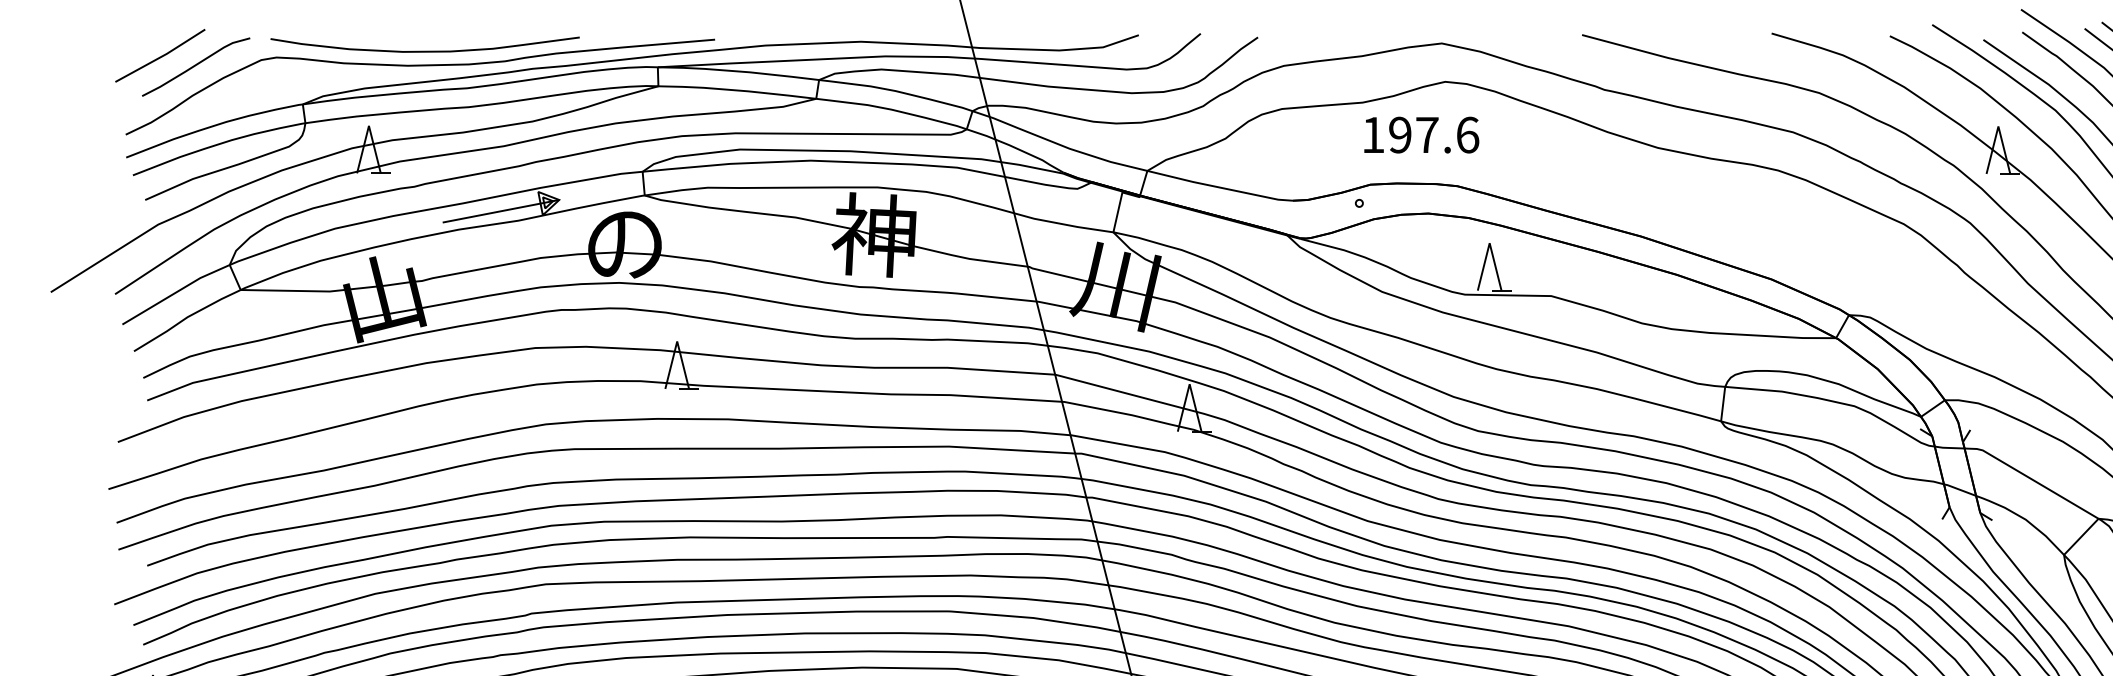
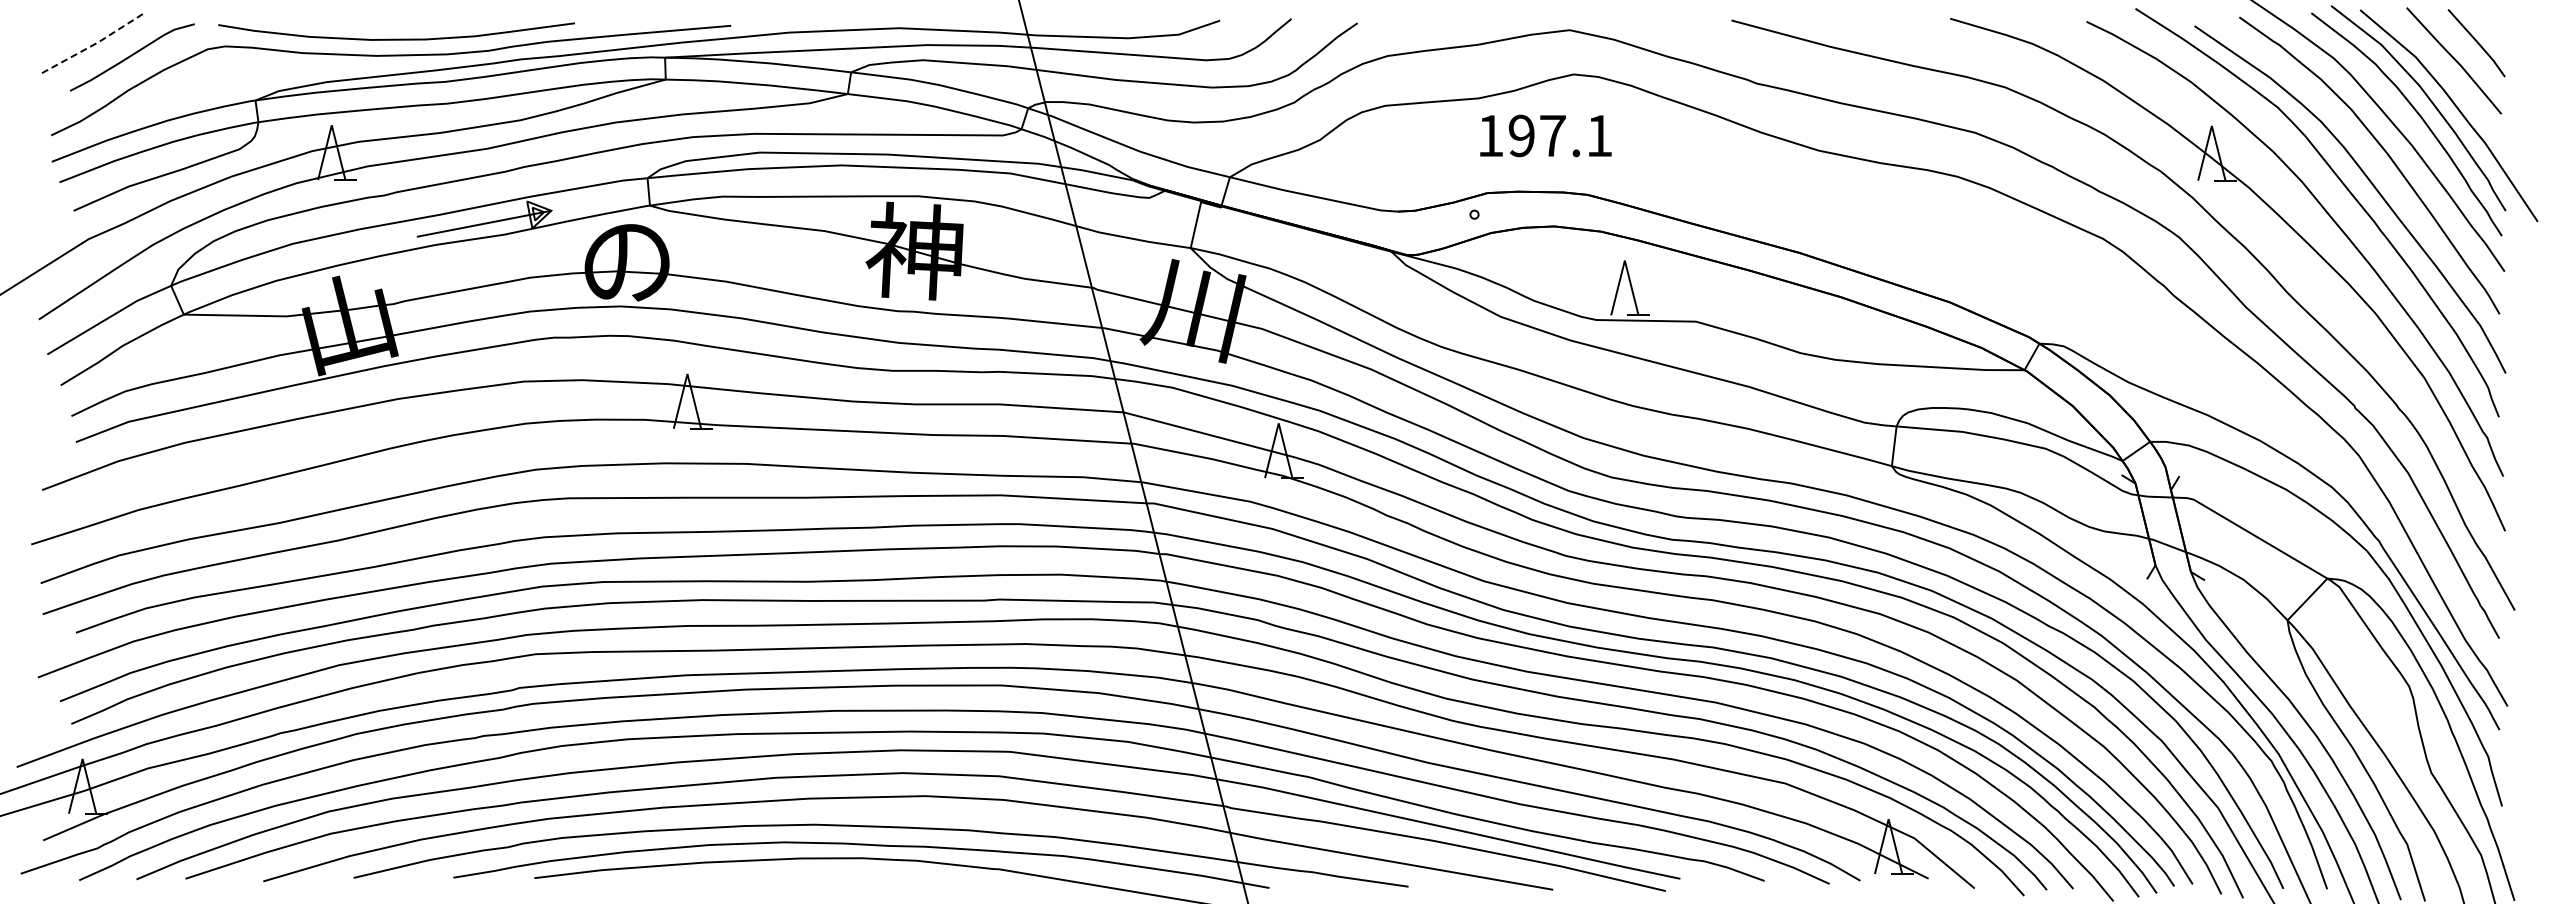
line: (161, 56) -> (92, 45), solid -> dashed
text: (1467, 134) -> (1599, 135), 197.6 -> 197.1

